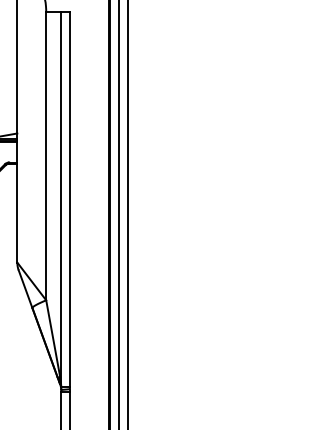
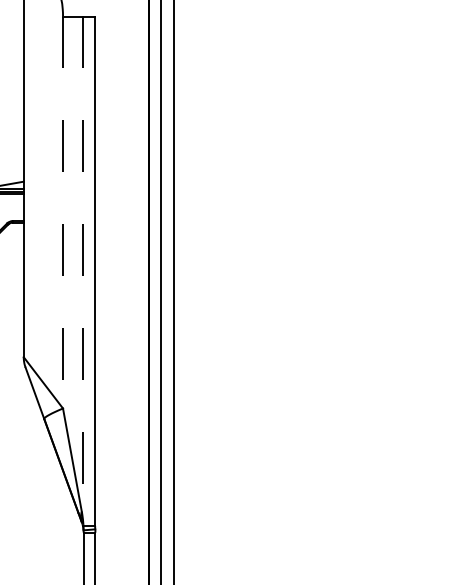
line: (46, 156) -> (63, 212), solid -> dashed
line: (61, 199) -> (83, 271), solid -> dashed

